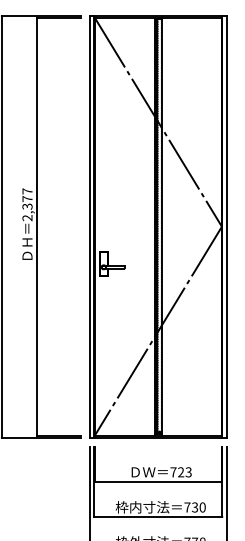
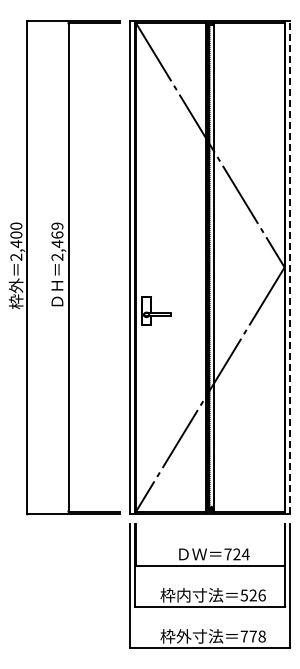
text: (27, 199) -> (57, 235), 2,377 -> 2,469
line: (226, 226) -> (289, 267), solid -> dashed
text: (188, 472) -> (245, 554), 723 -> 724
text: (194, 507) -> (252, 595), 730 -> 526

